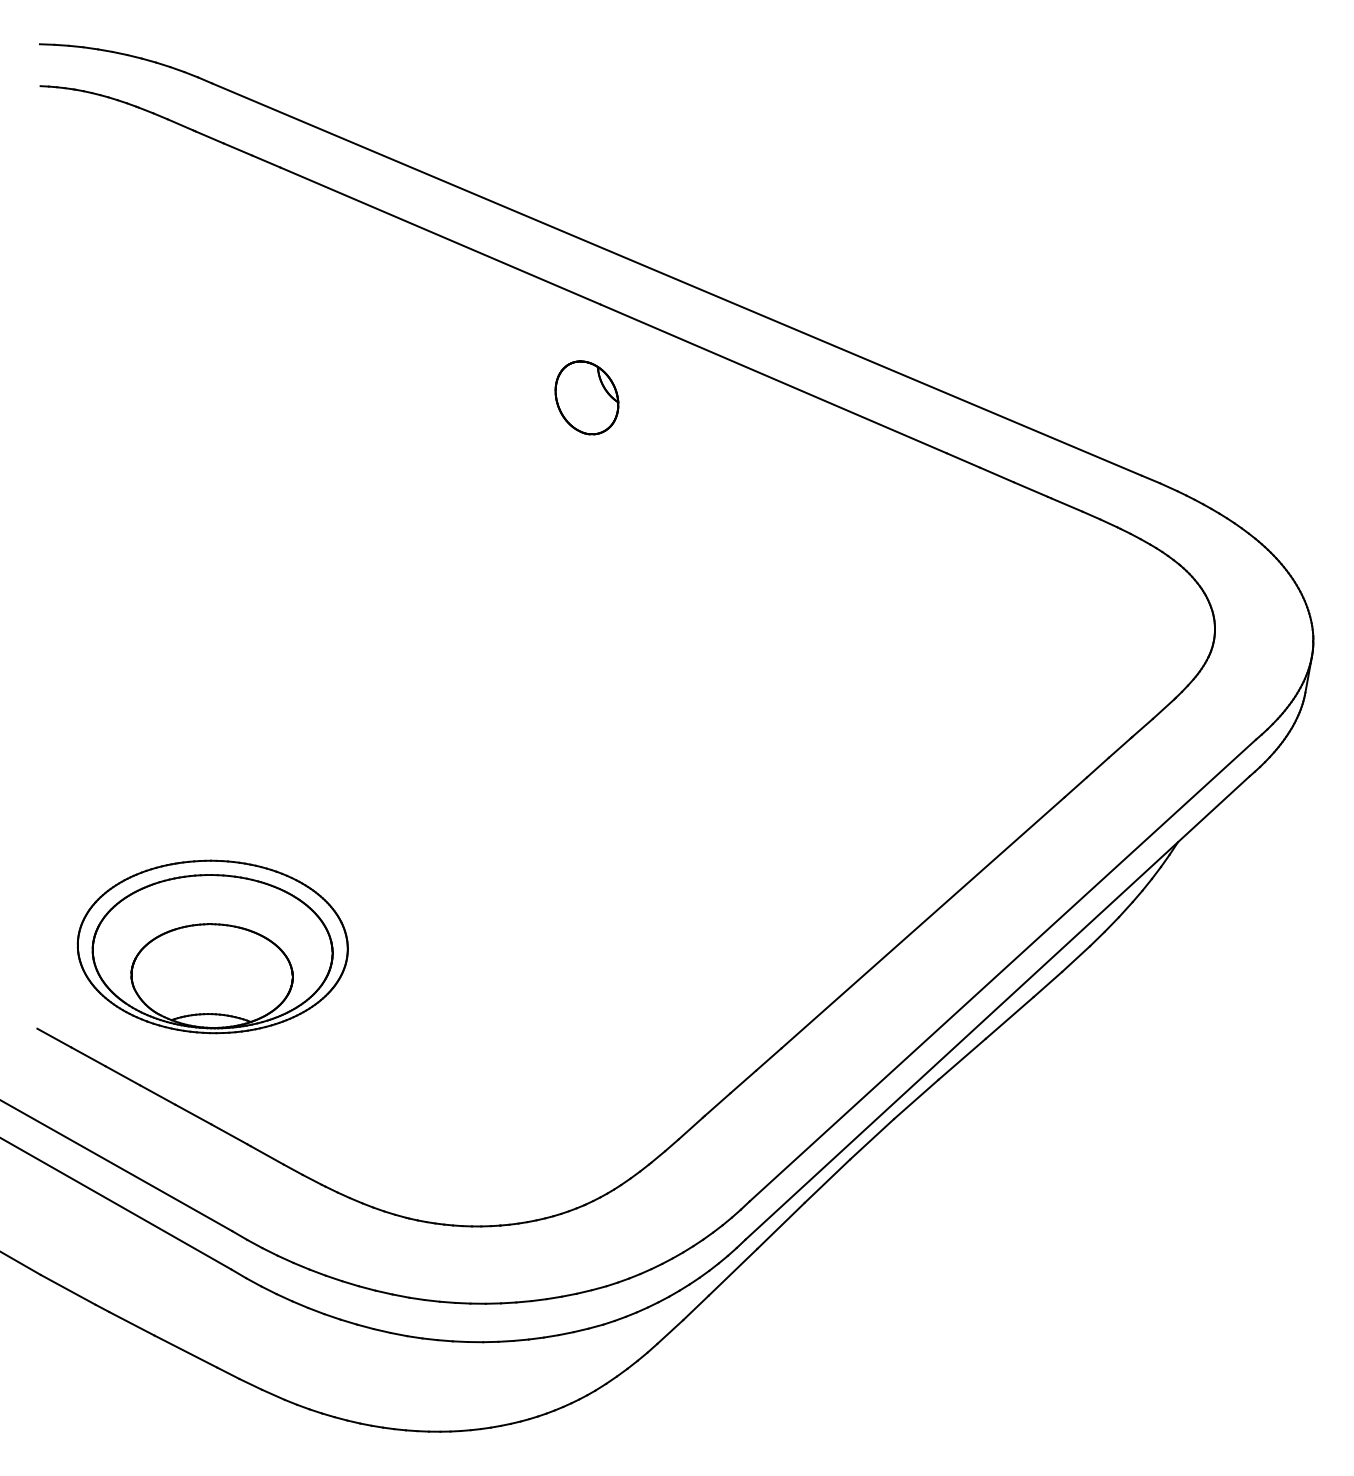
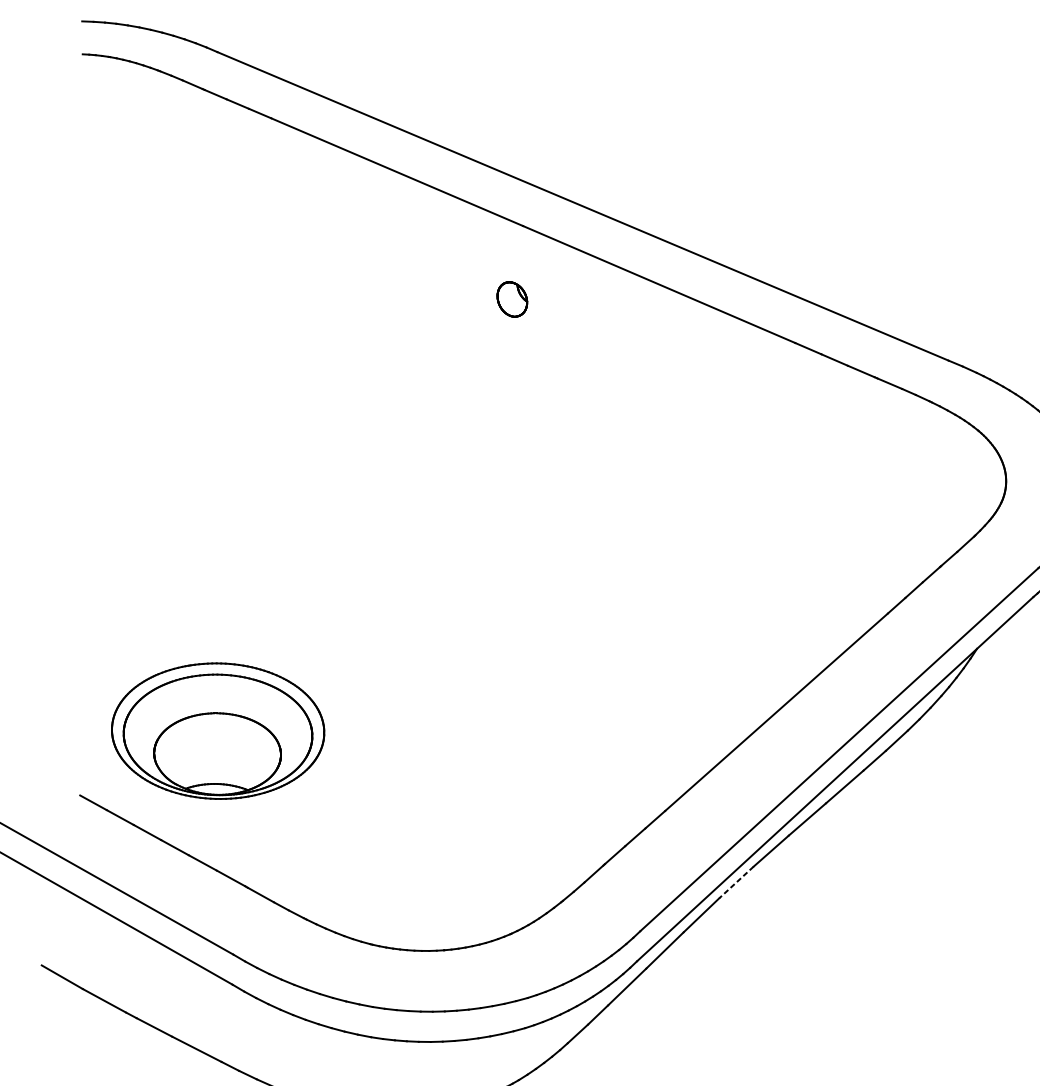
part: (586, 397) -> (511, 299), size x0.6
line: (872, 1139) -> (736, 882), solid -> dashed

